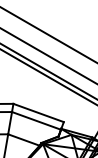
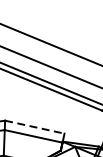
line: (38, 112) -> (34, 126), solid -> dashed

